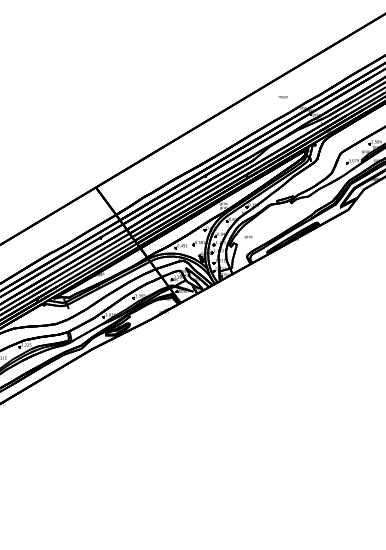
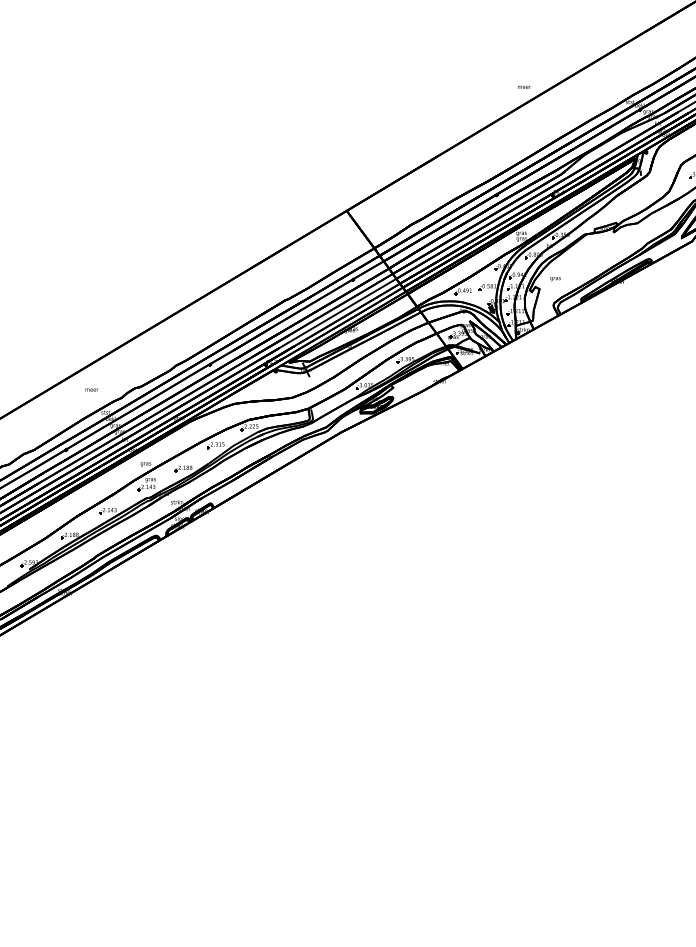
text: (283, 96) -> (524, 86), moved

